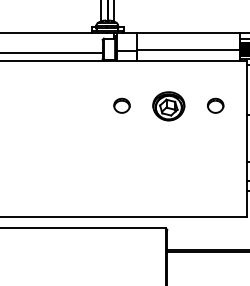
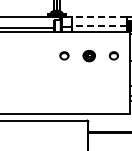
line: (188, 33) -> (99, 17), solid -> dashed
line: (188, 50) -> (99, 26), solid -> dashed
part: (169, 105) -> (89, 55), size x0.7

